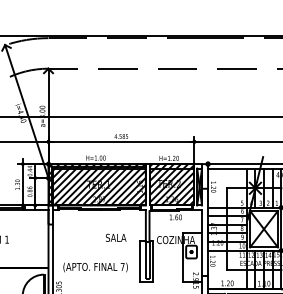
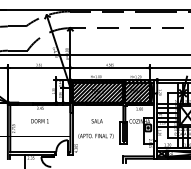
text: (114, 238) -> (96, 121), moved

